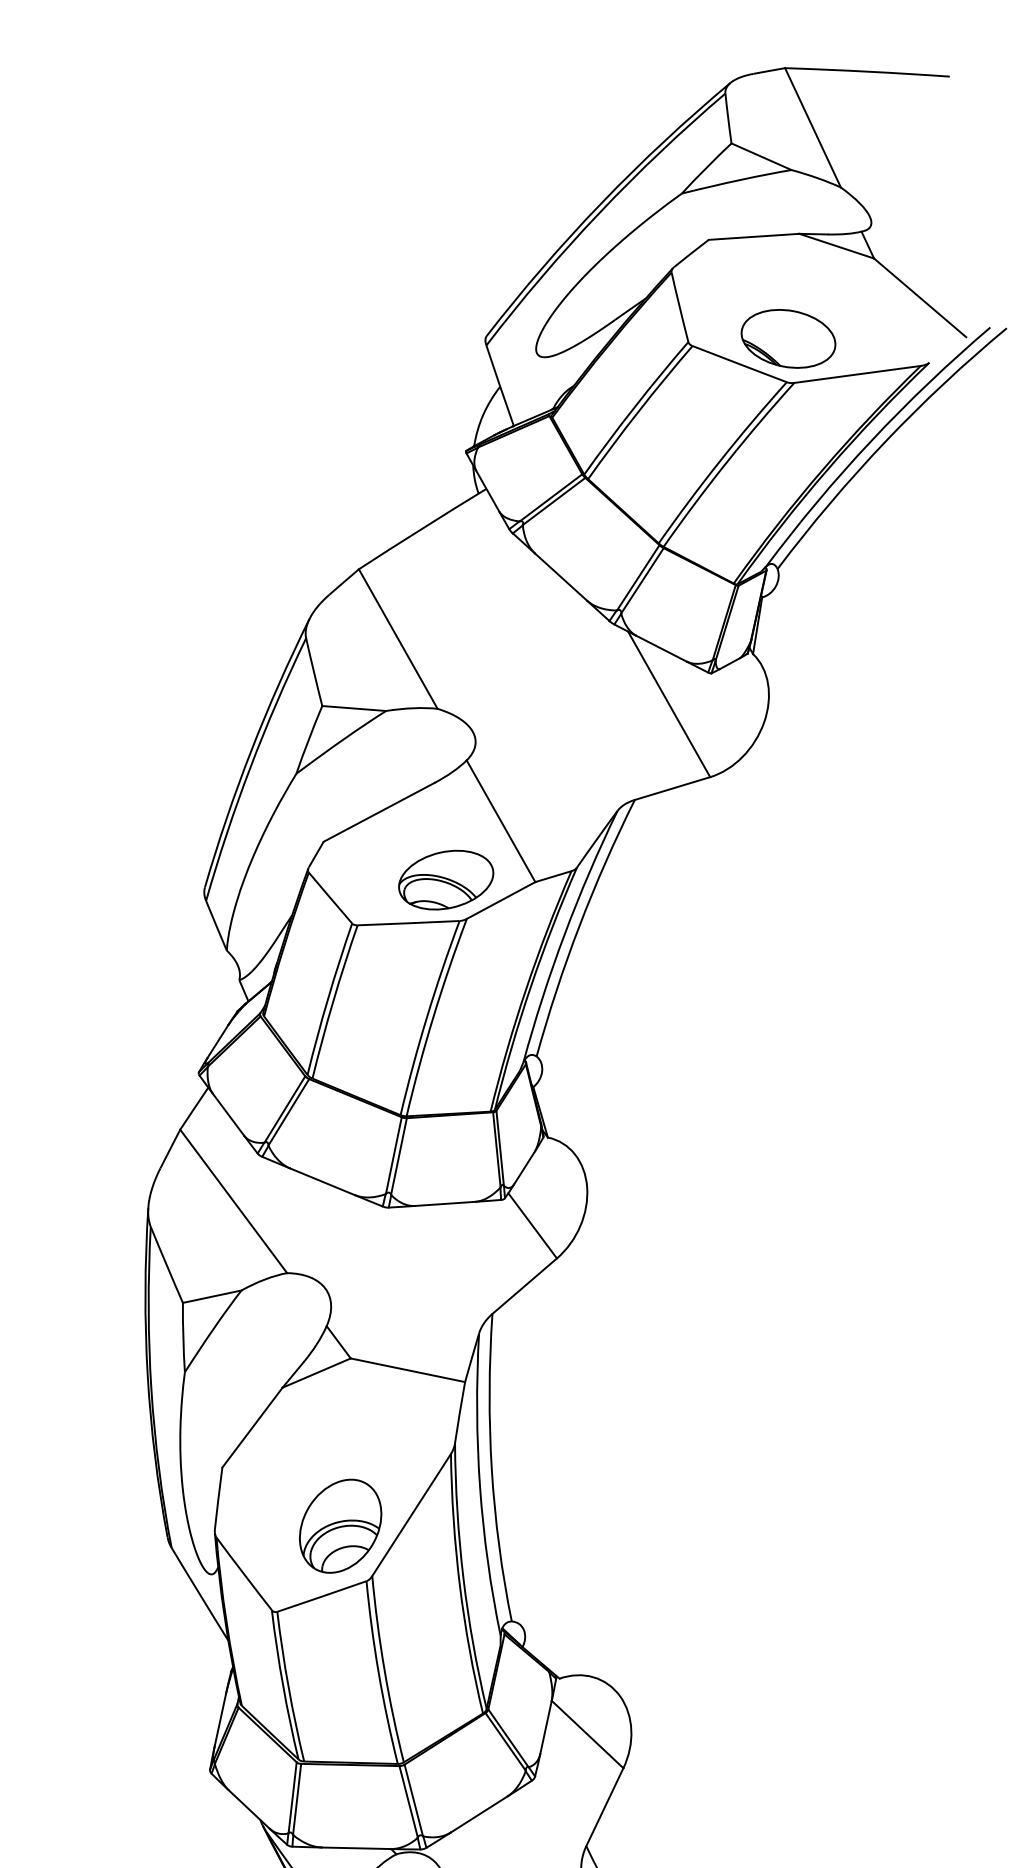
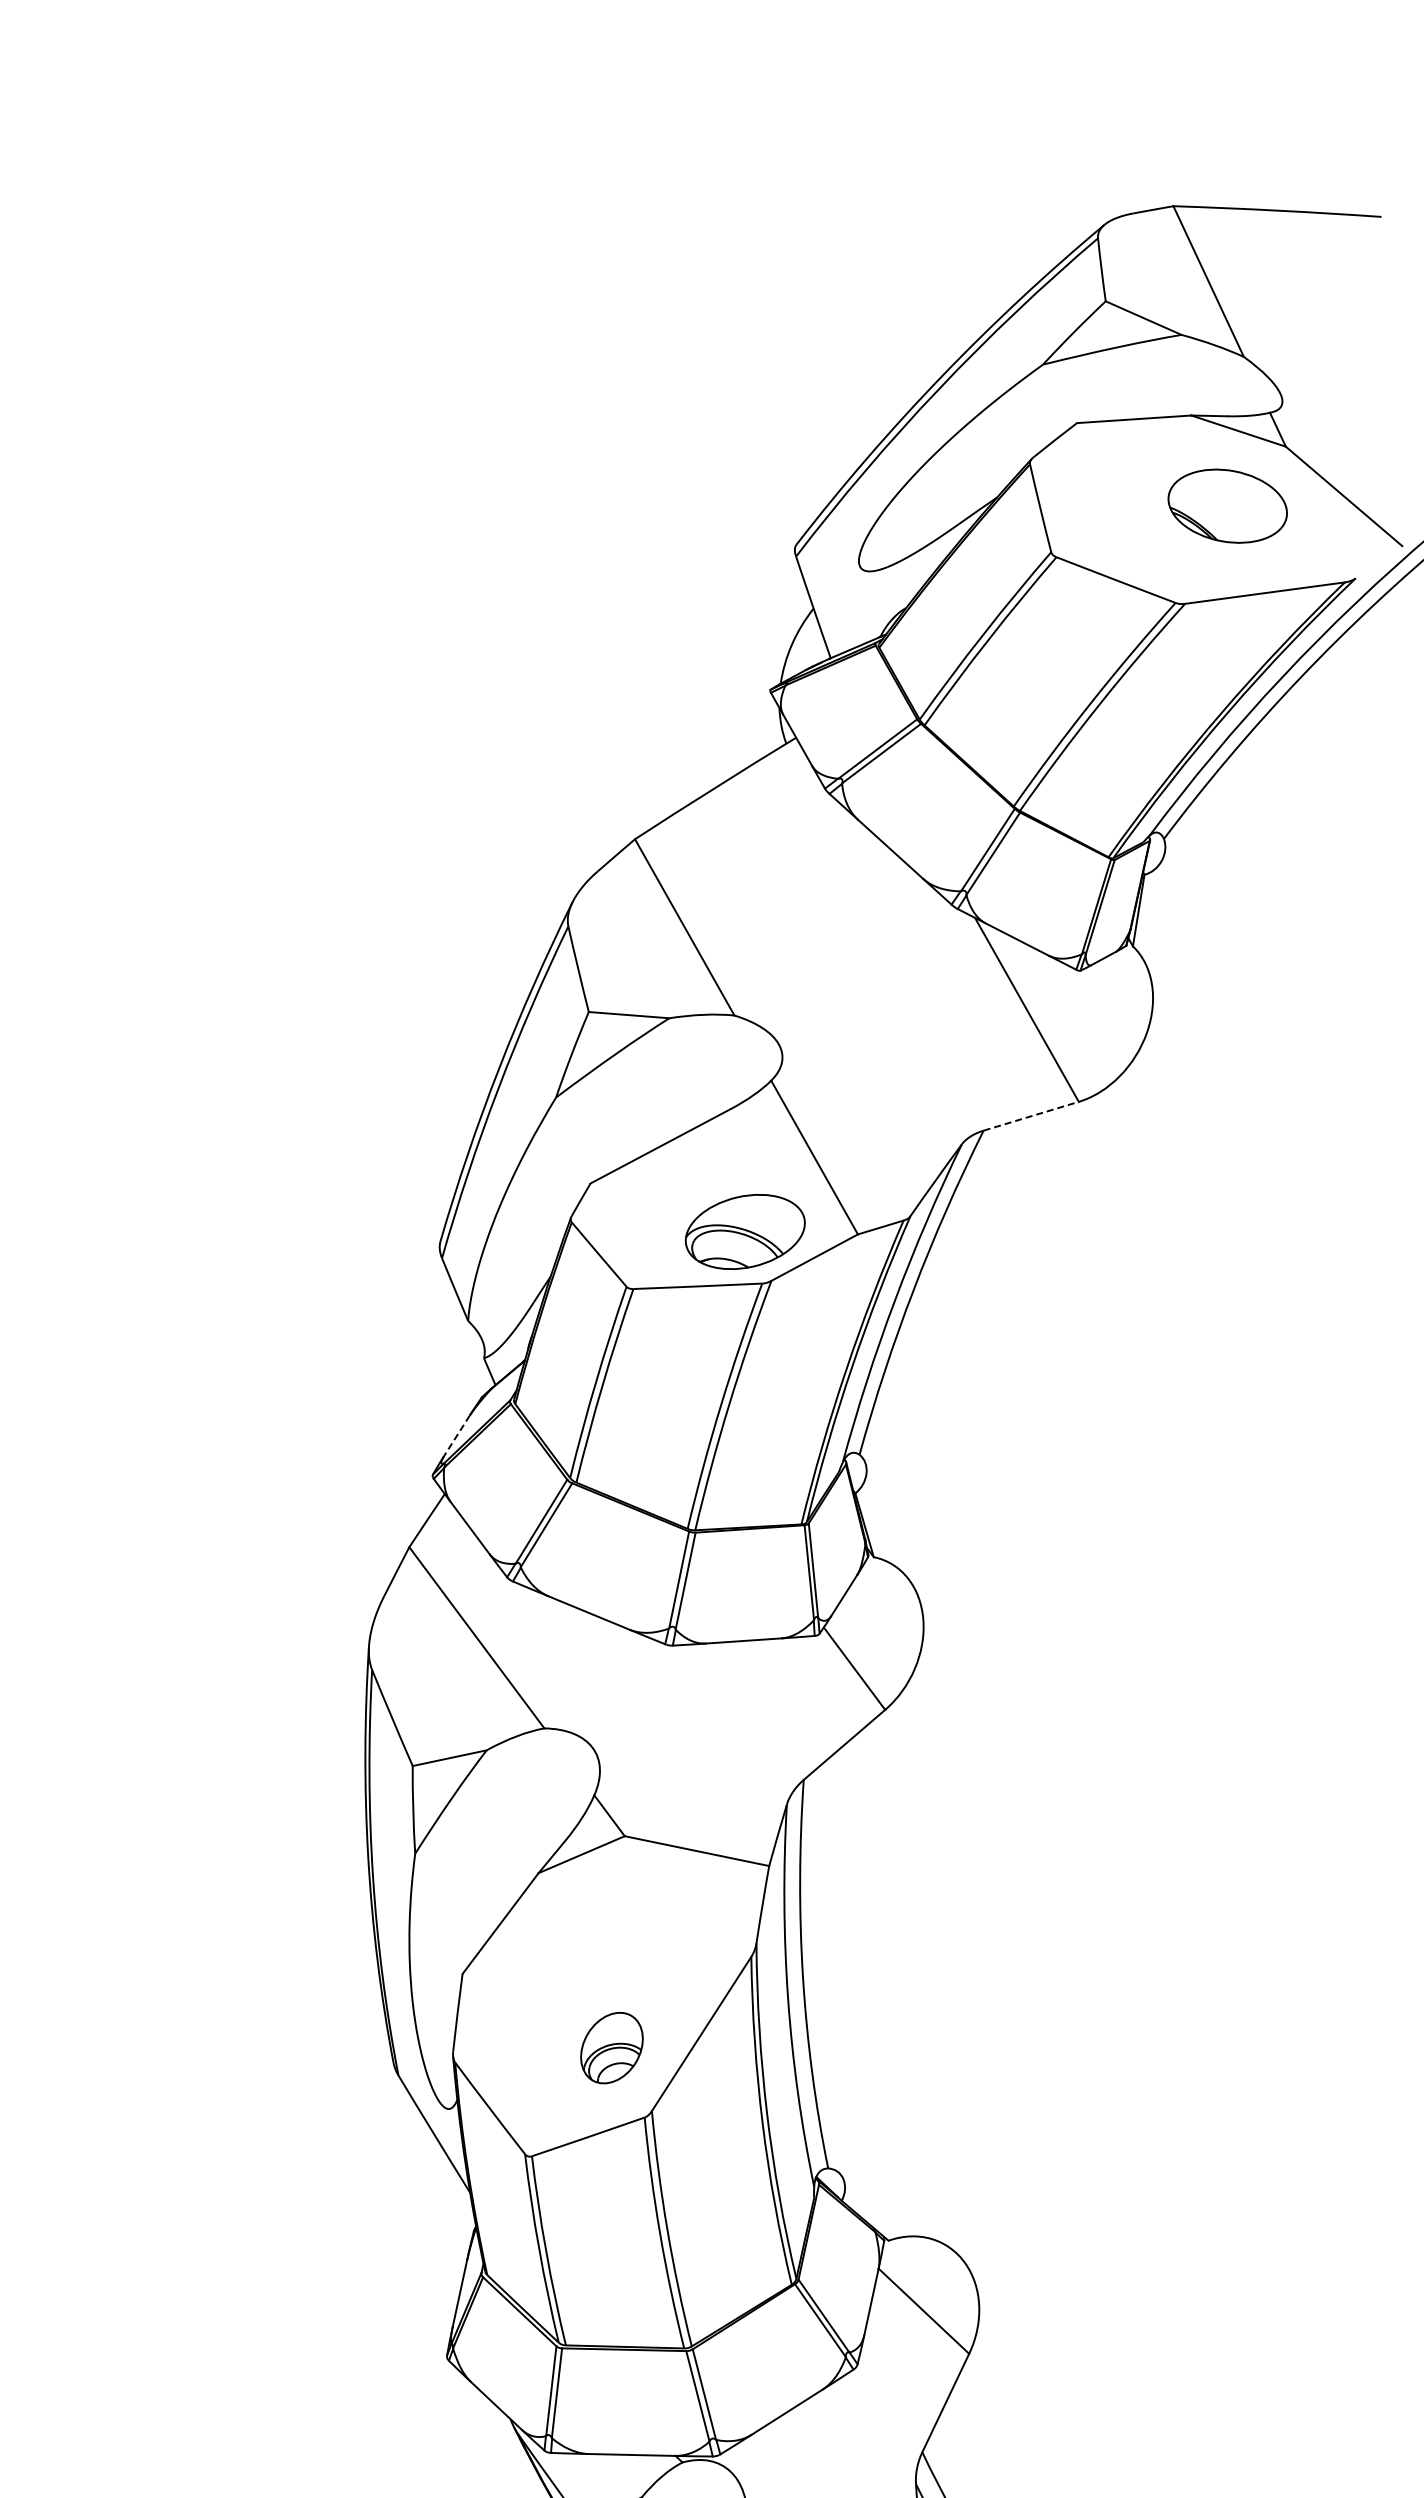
part: (788, 338) -> (1227, 505), moved
line: (672, 788) -> (1031, 1116), solid -> dashed
line: (217, 1042) -> (456, 1436), solid -> dashed
part: (340, 1525) -> (611, 2047), size x0.6

